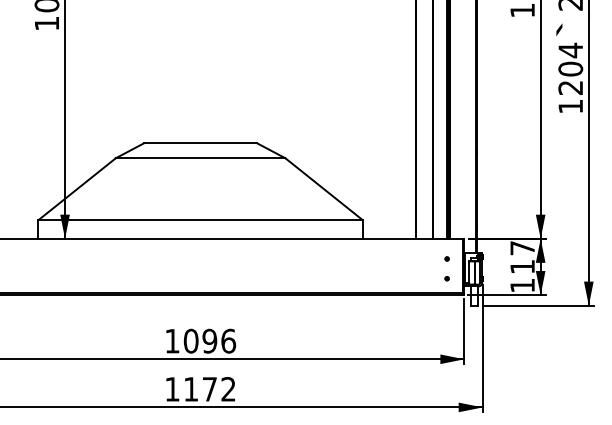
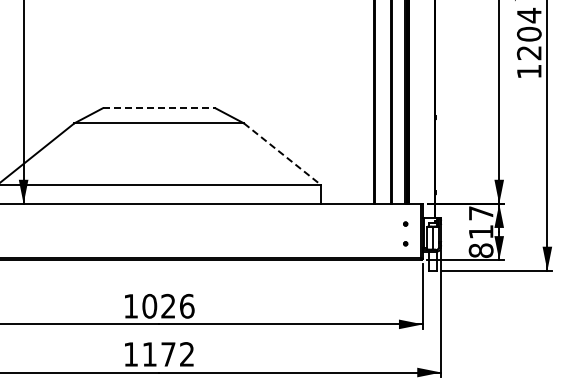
line: (201, 143) -> (160, 108), solid -> dashed
line: (324, 189) -> (283, 154), solid -> dashed
text: (522, 285) -> (481, 250), 117 -> 817
text: (209, 340) -> (168, 305), 1096 -> 1026

